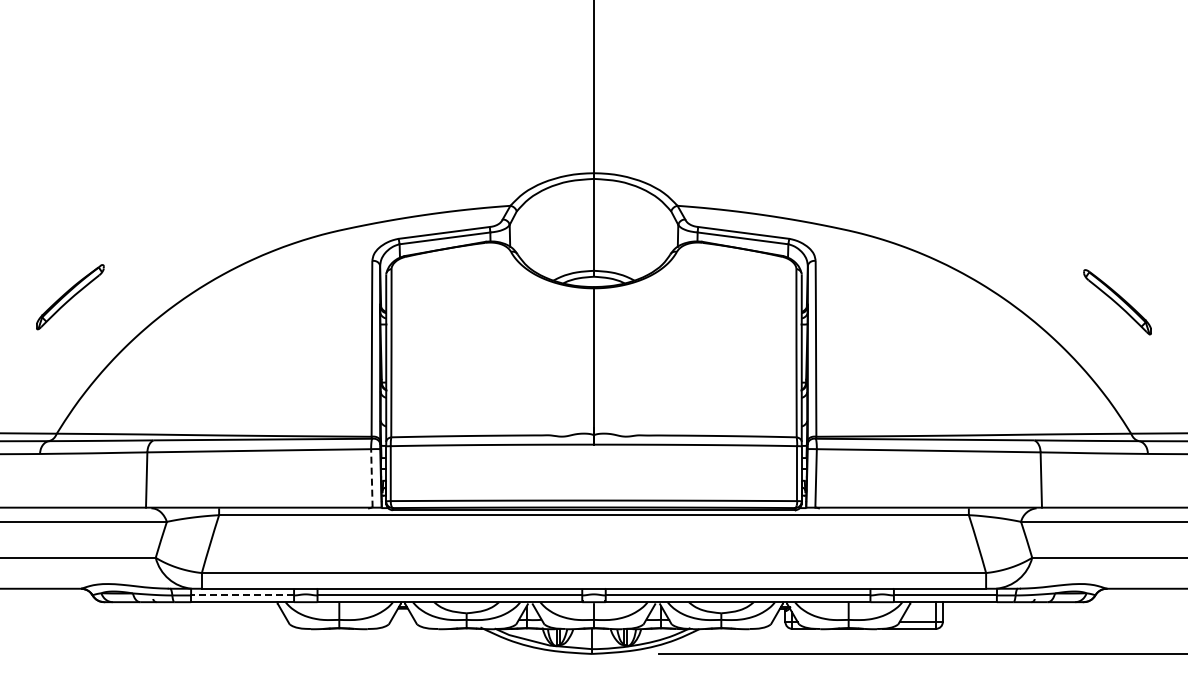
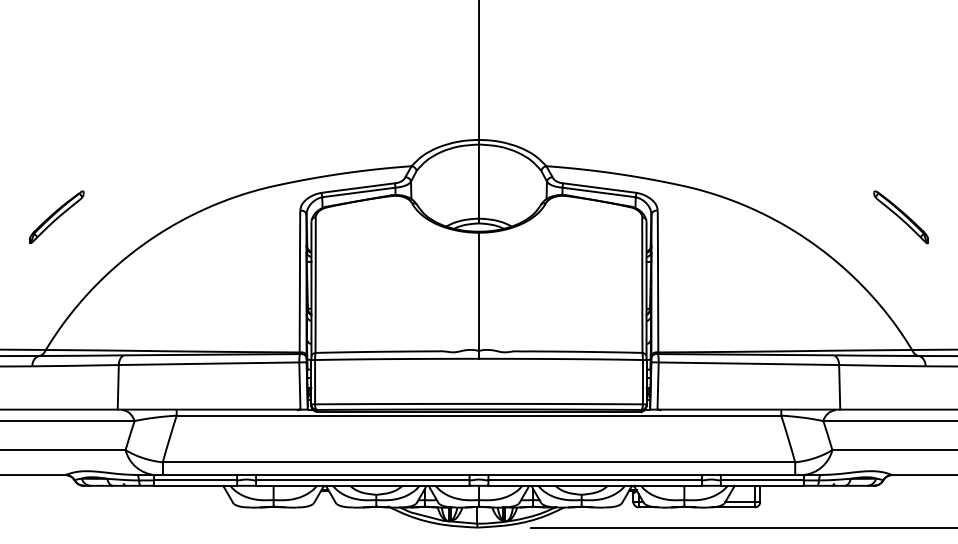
part: (70, 297) -> (56, 217), moved
part: (1117, 302) -> (901, 217), moved
line: (371, 477) -> (299, 385), dashed -> solid
line: (242, 595) -> (195, 480), dashed -> solid

